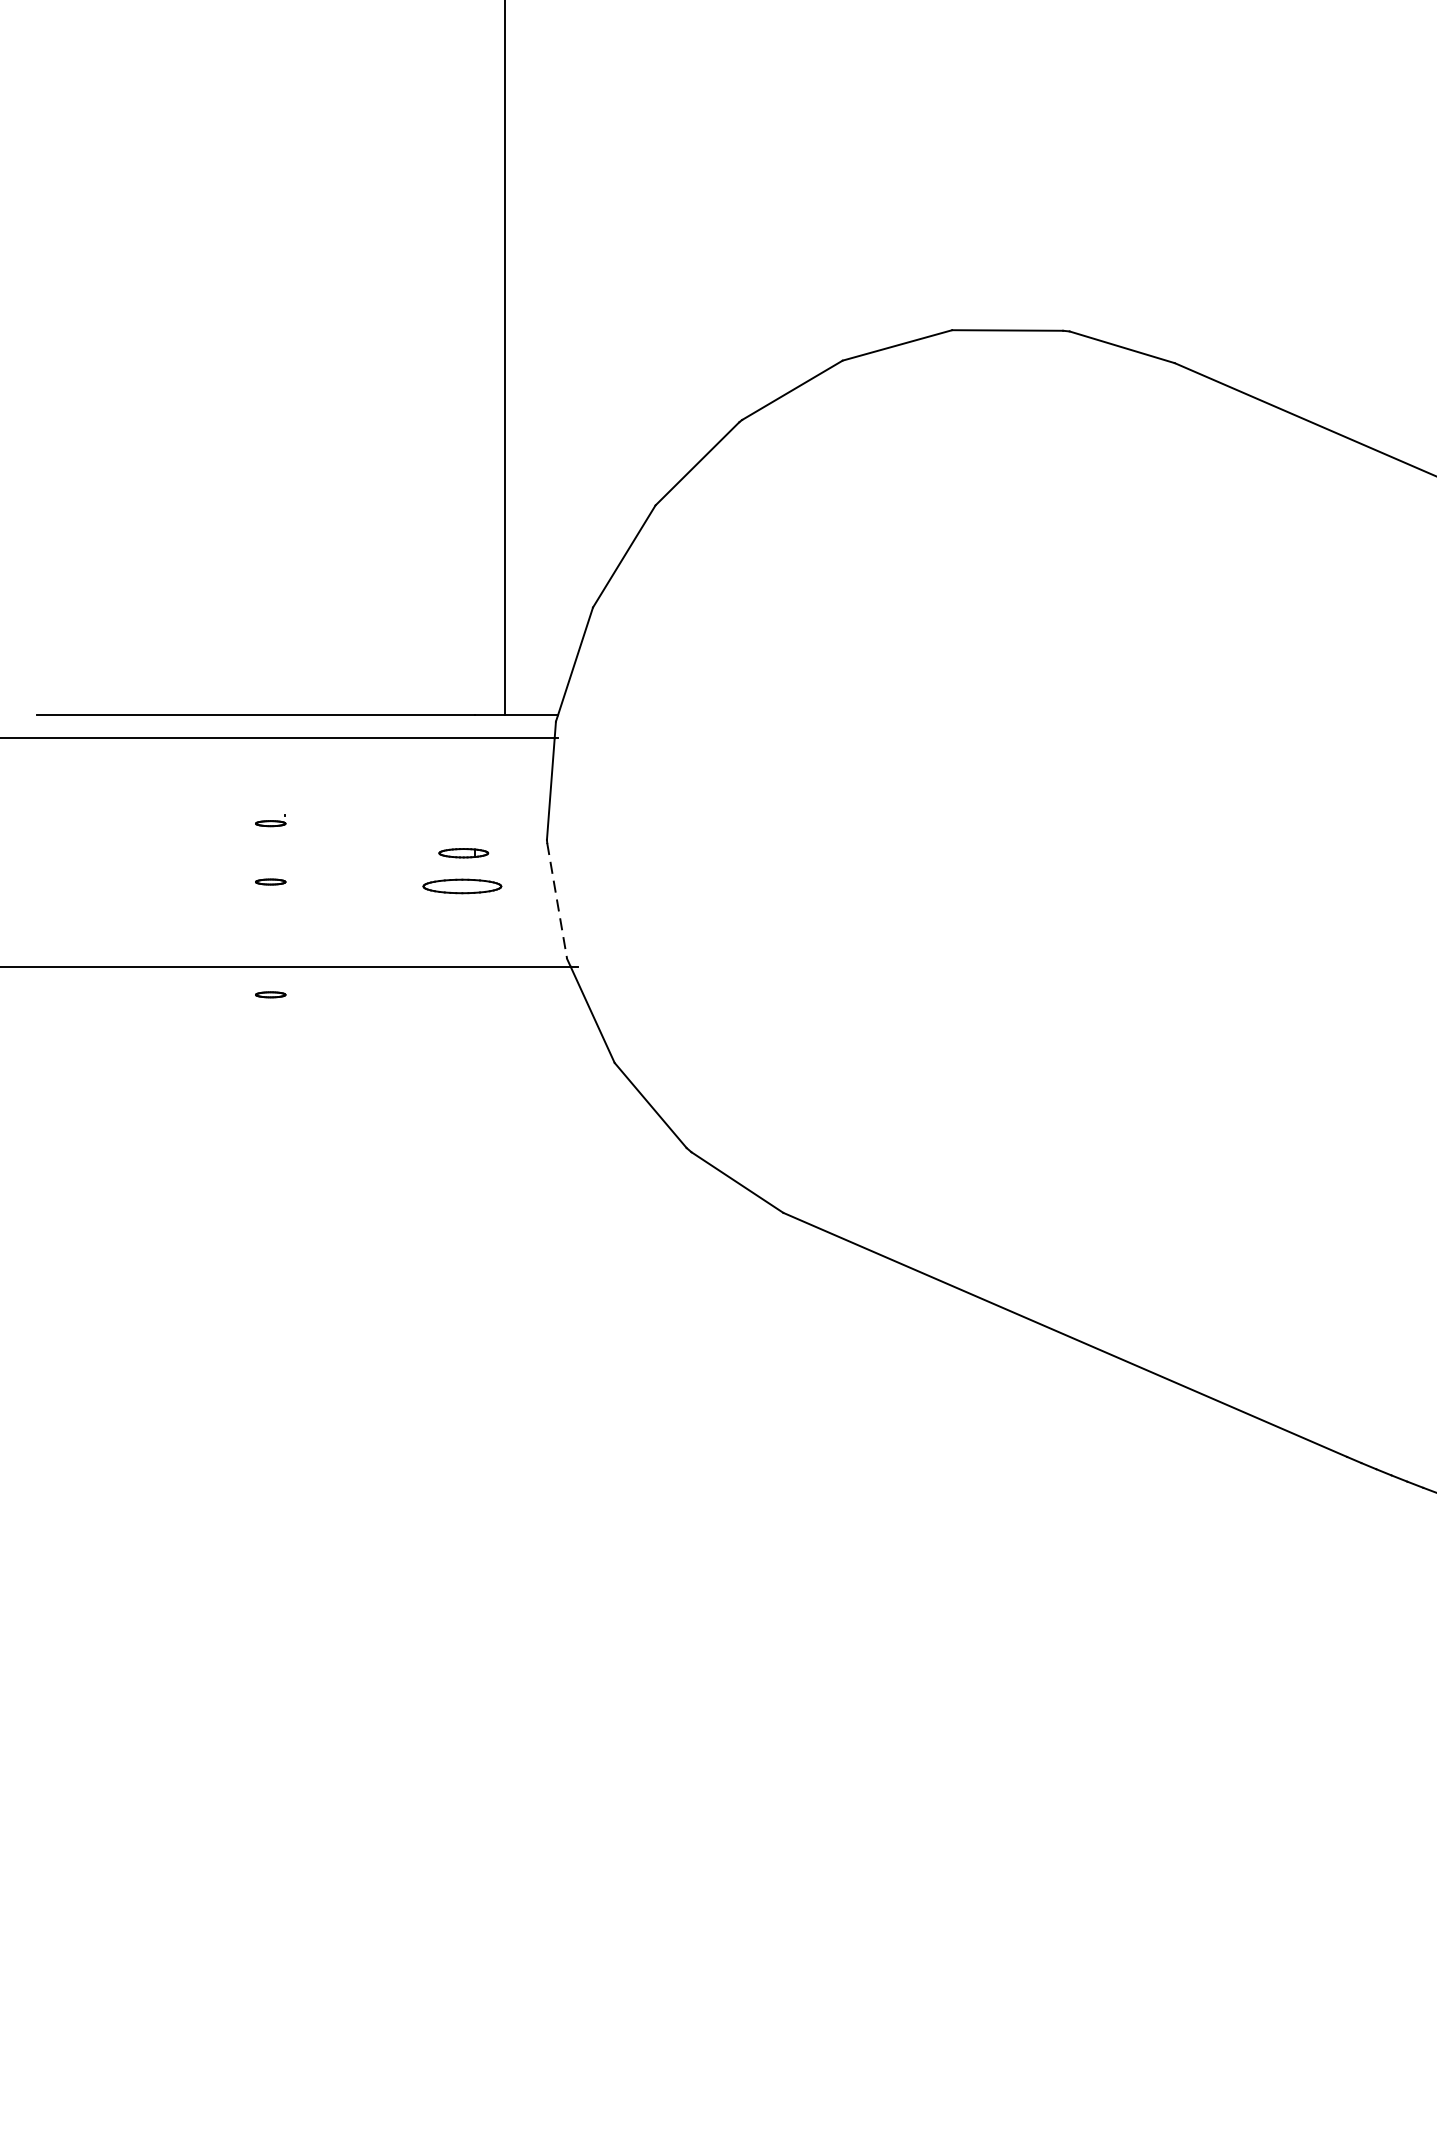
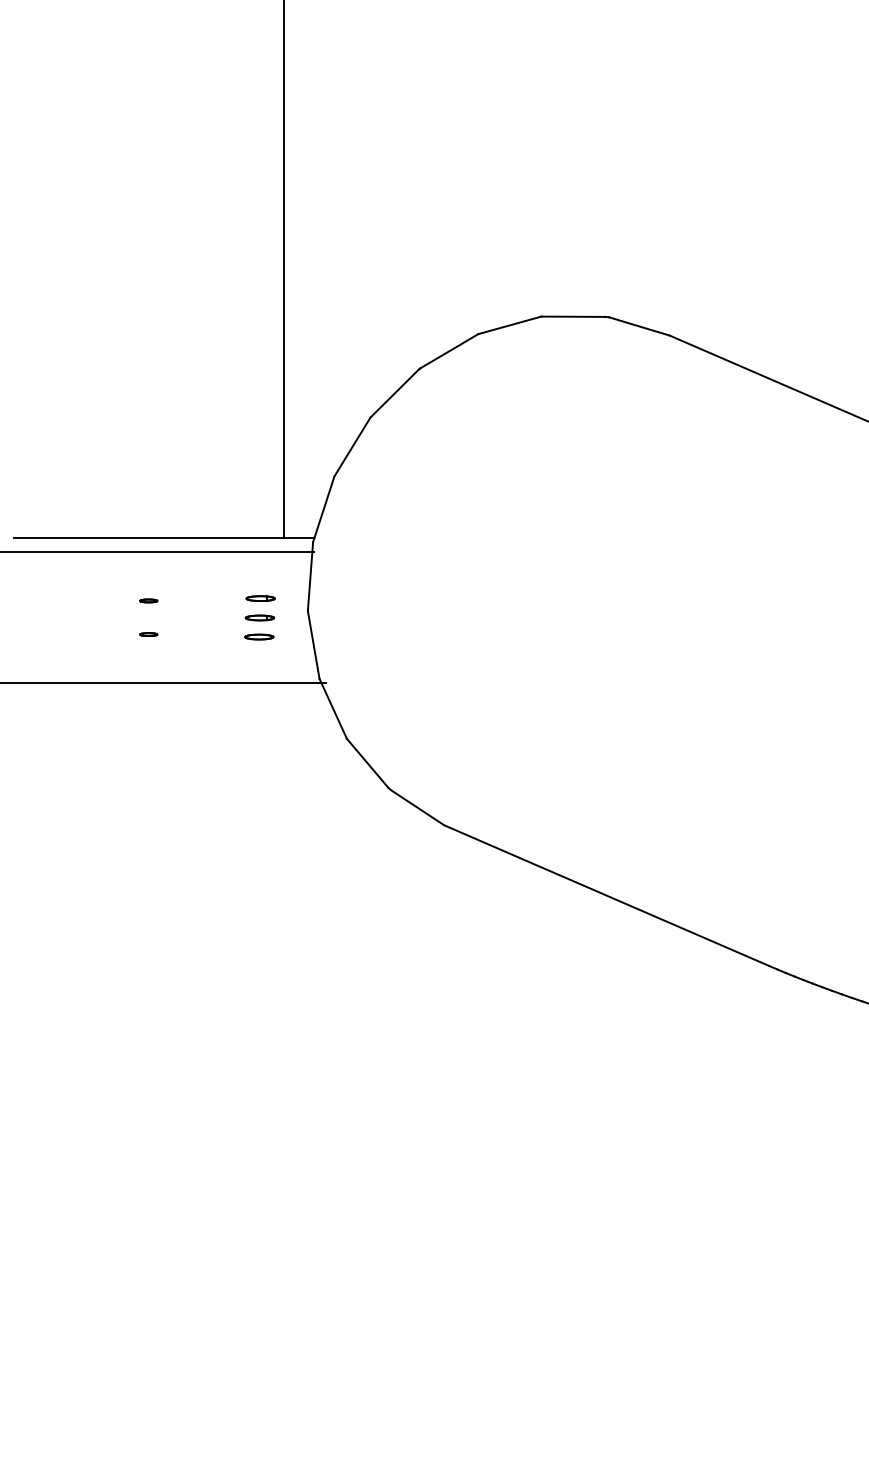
part: (464, 819) -> (260, 598), added
part: (462, 885) -> (259, 636), size x0.62
line: (556, 900) -> (313, 645), dashed -> solid
part: (270, 994) -> (148, 699), removed

